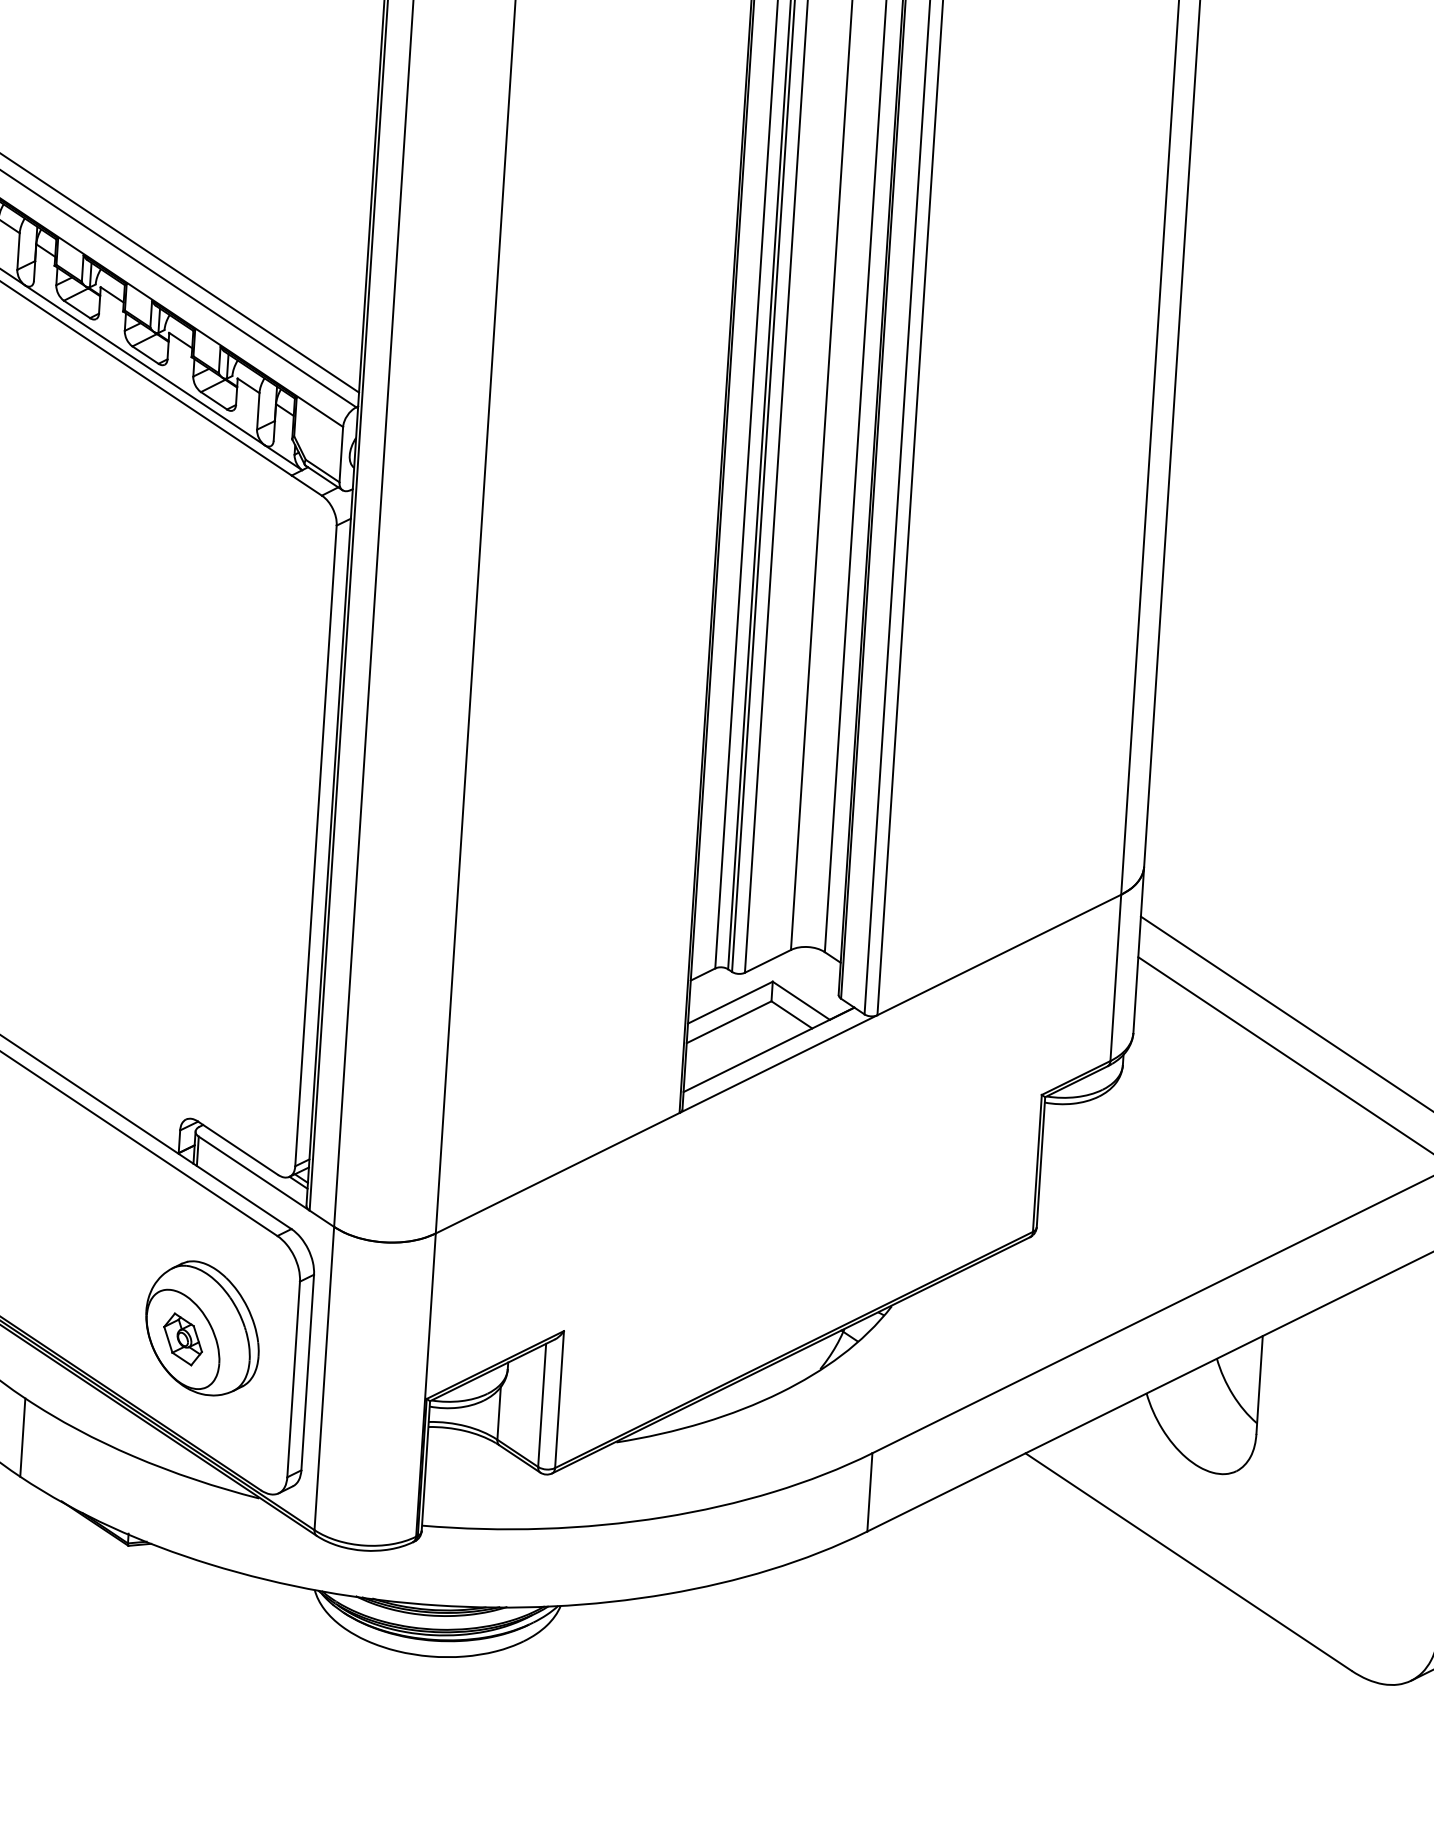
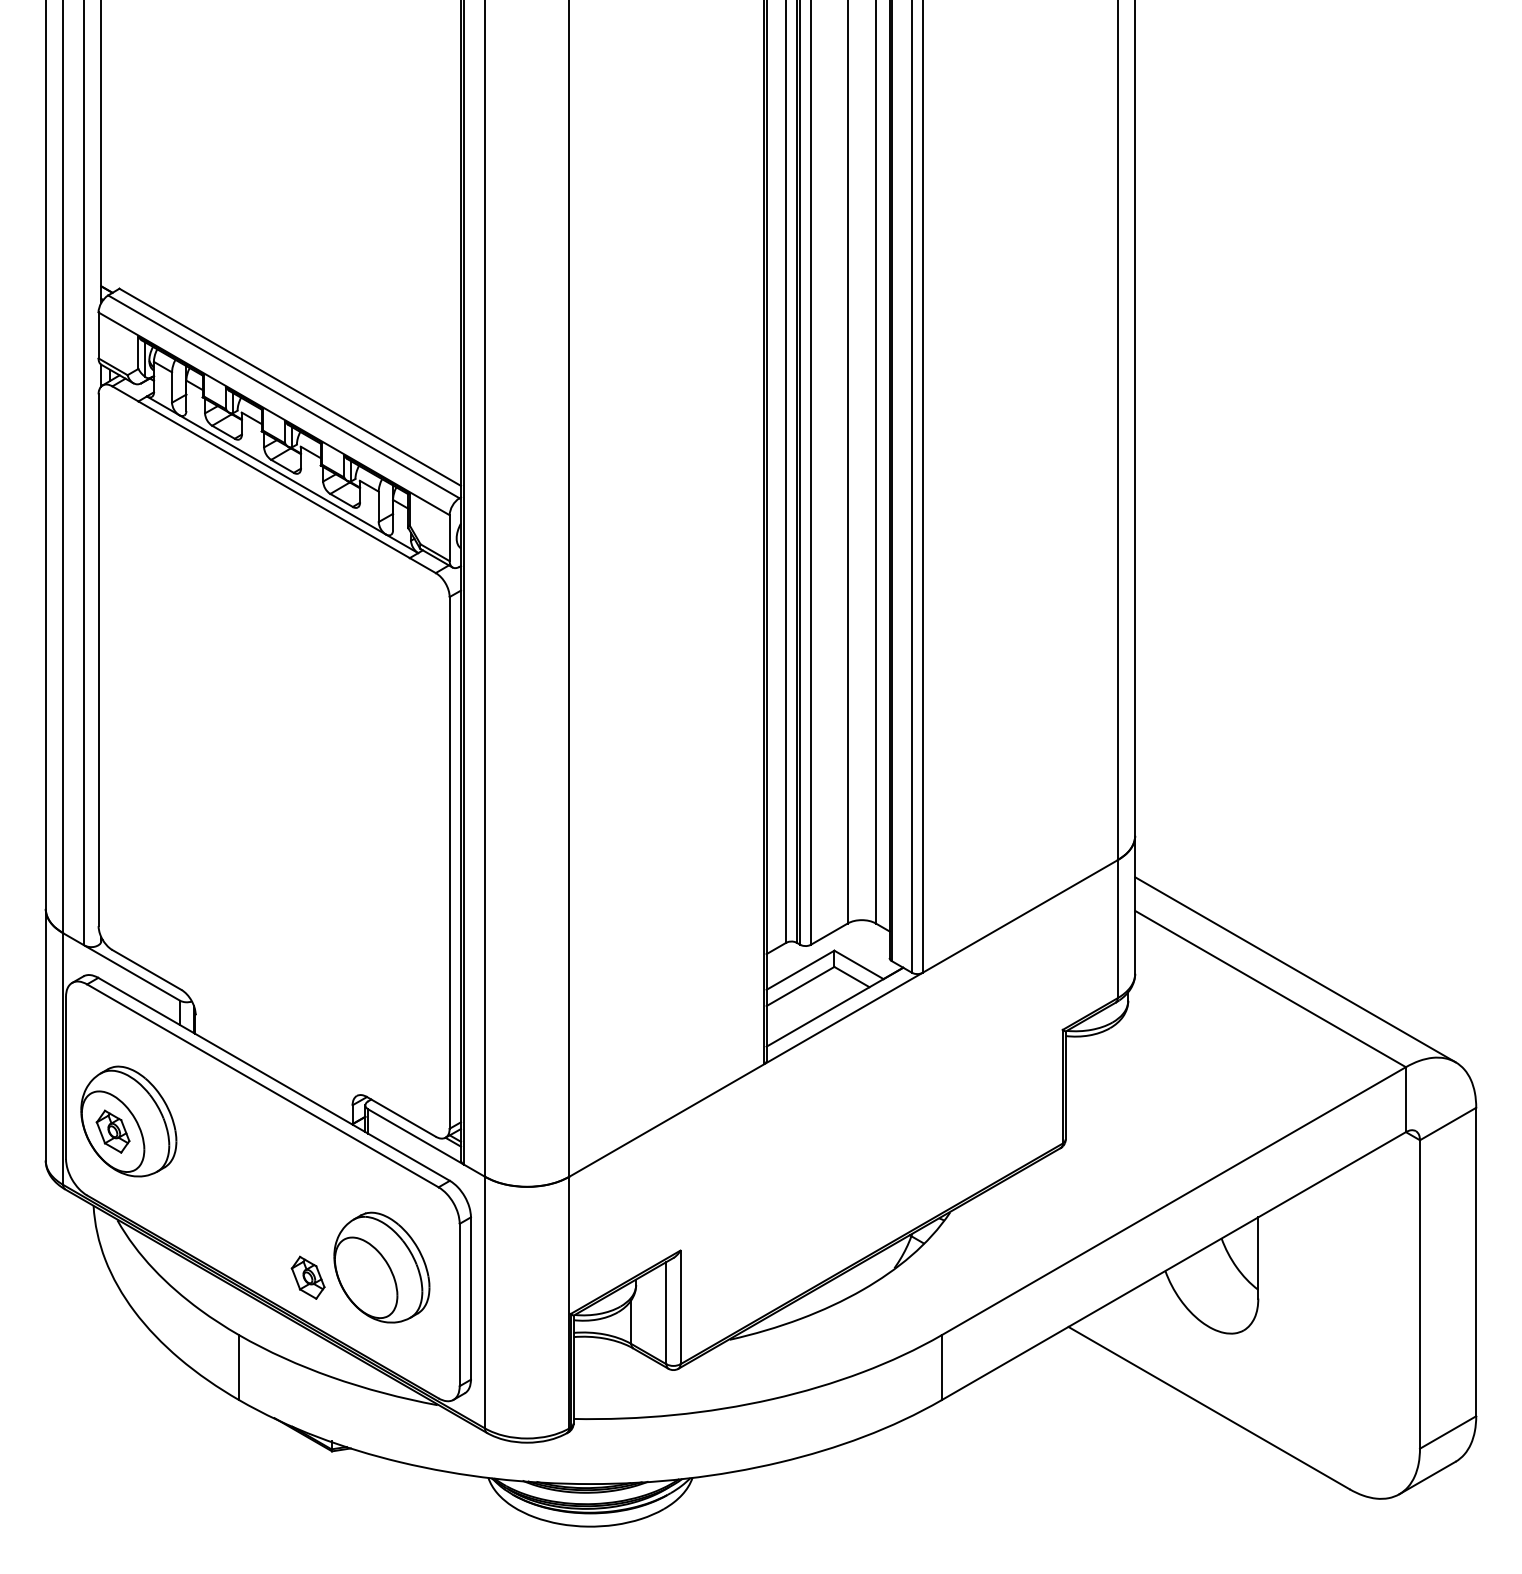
part: (182, 1338) -> (307, 1277), moved

